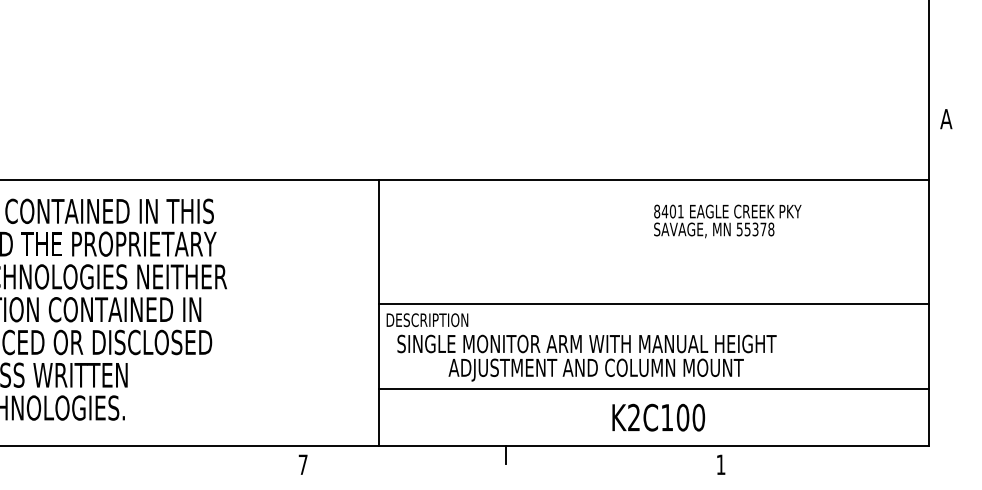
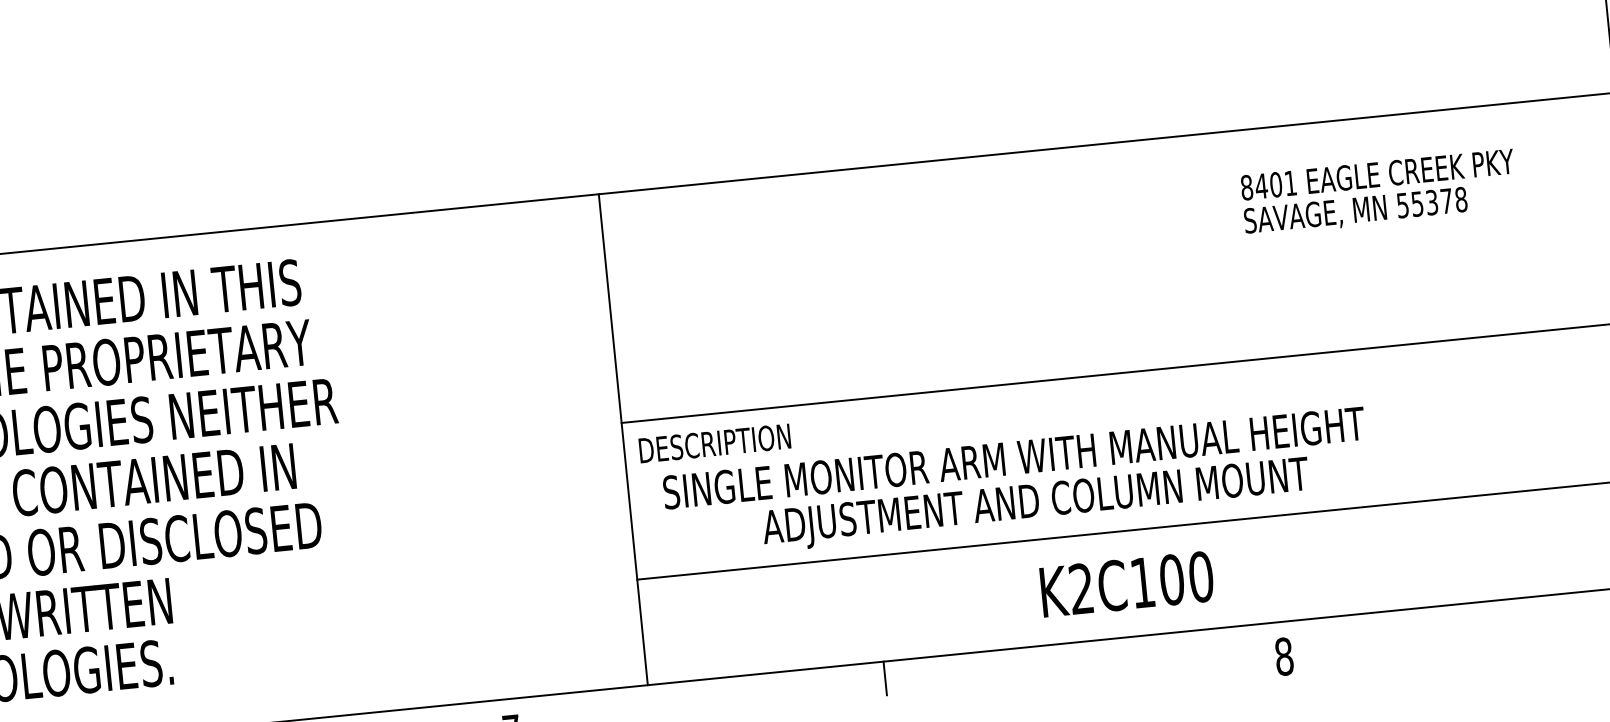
text: (727, 221) -> (1378, 193), moved
text: (658, 417) -> (1126, 584), moved
text: (720, 464) -> (1283, 656), 1 -> 8

